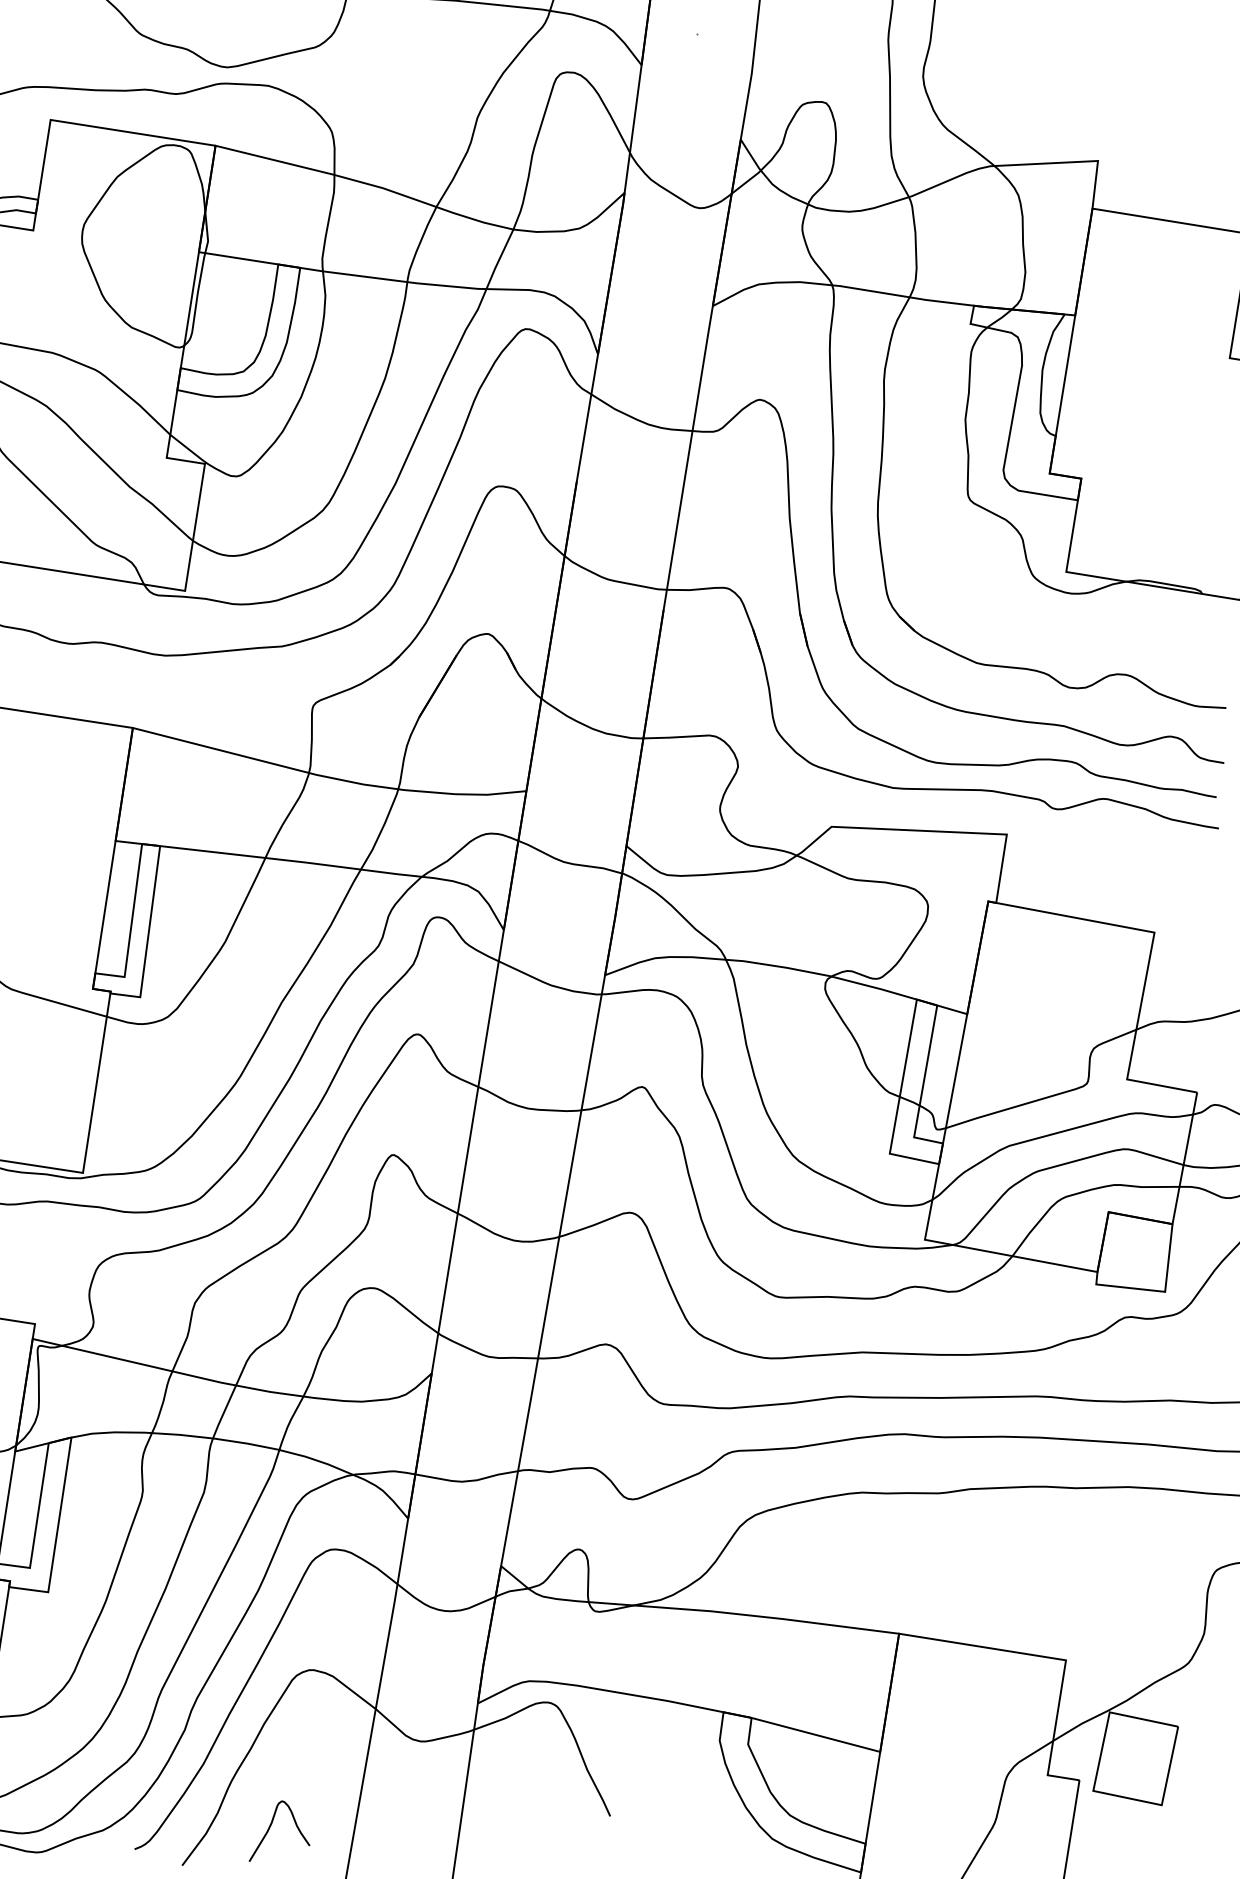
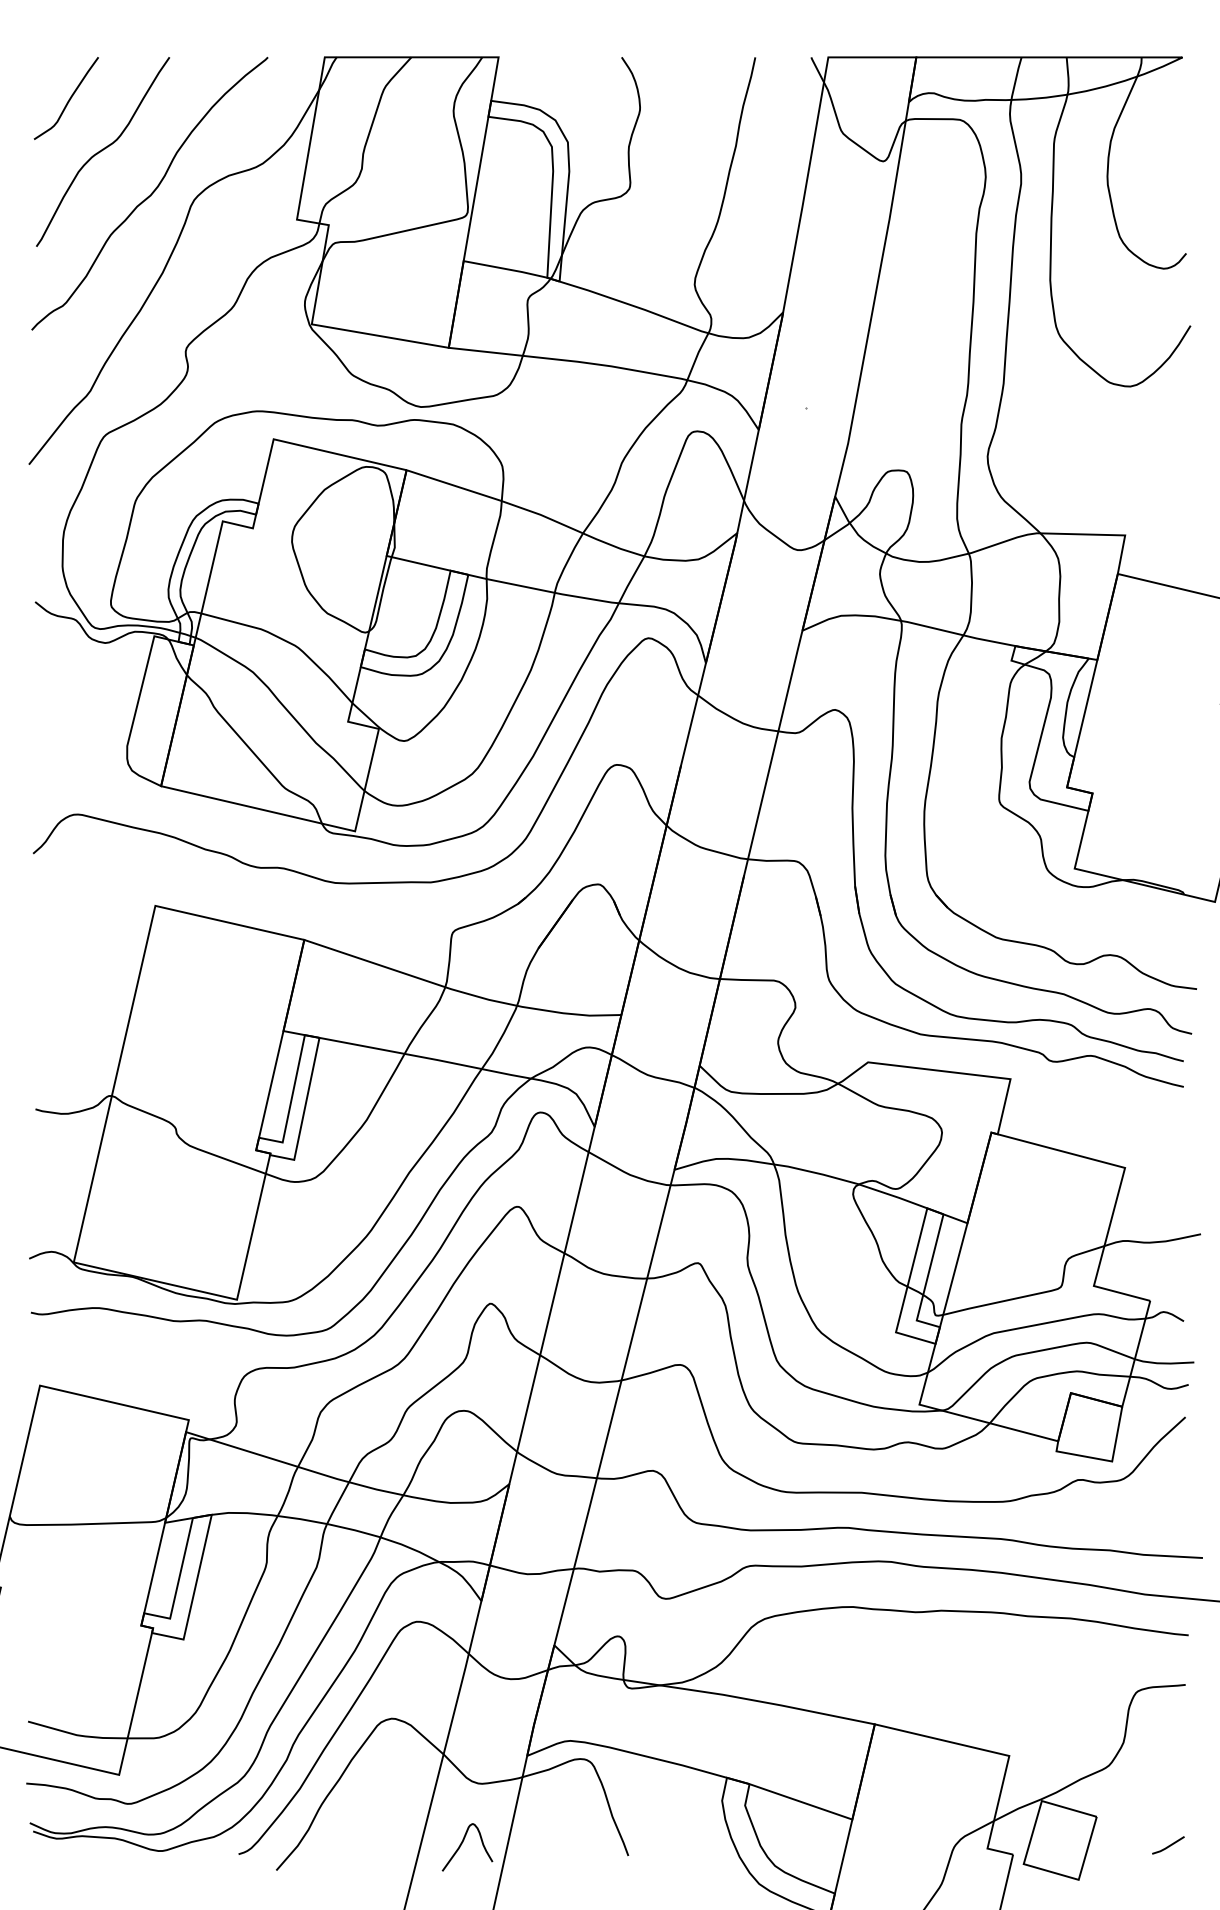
curve: (270, 1828) -> (461, 1845), moved

